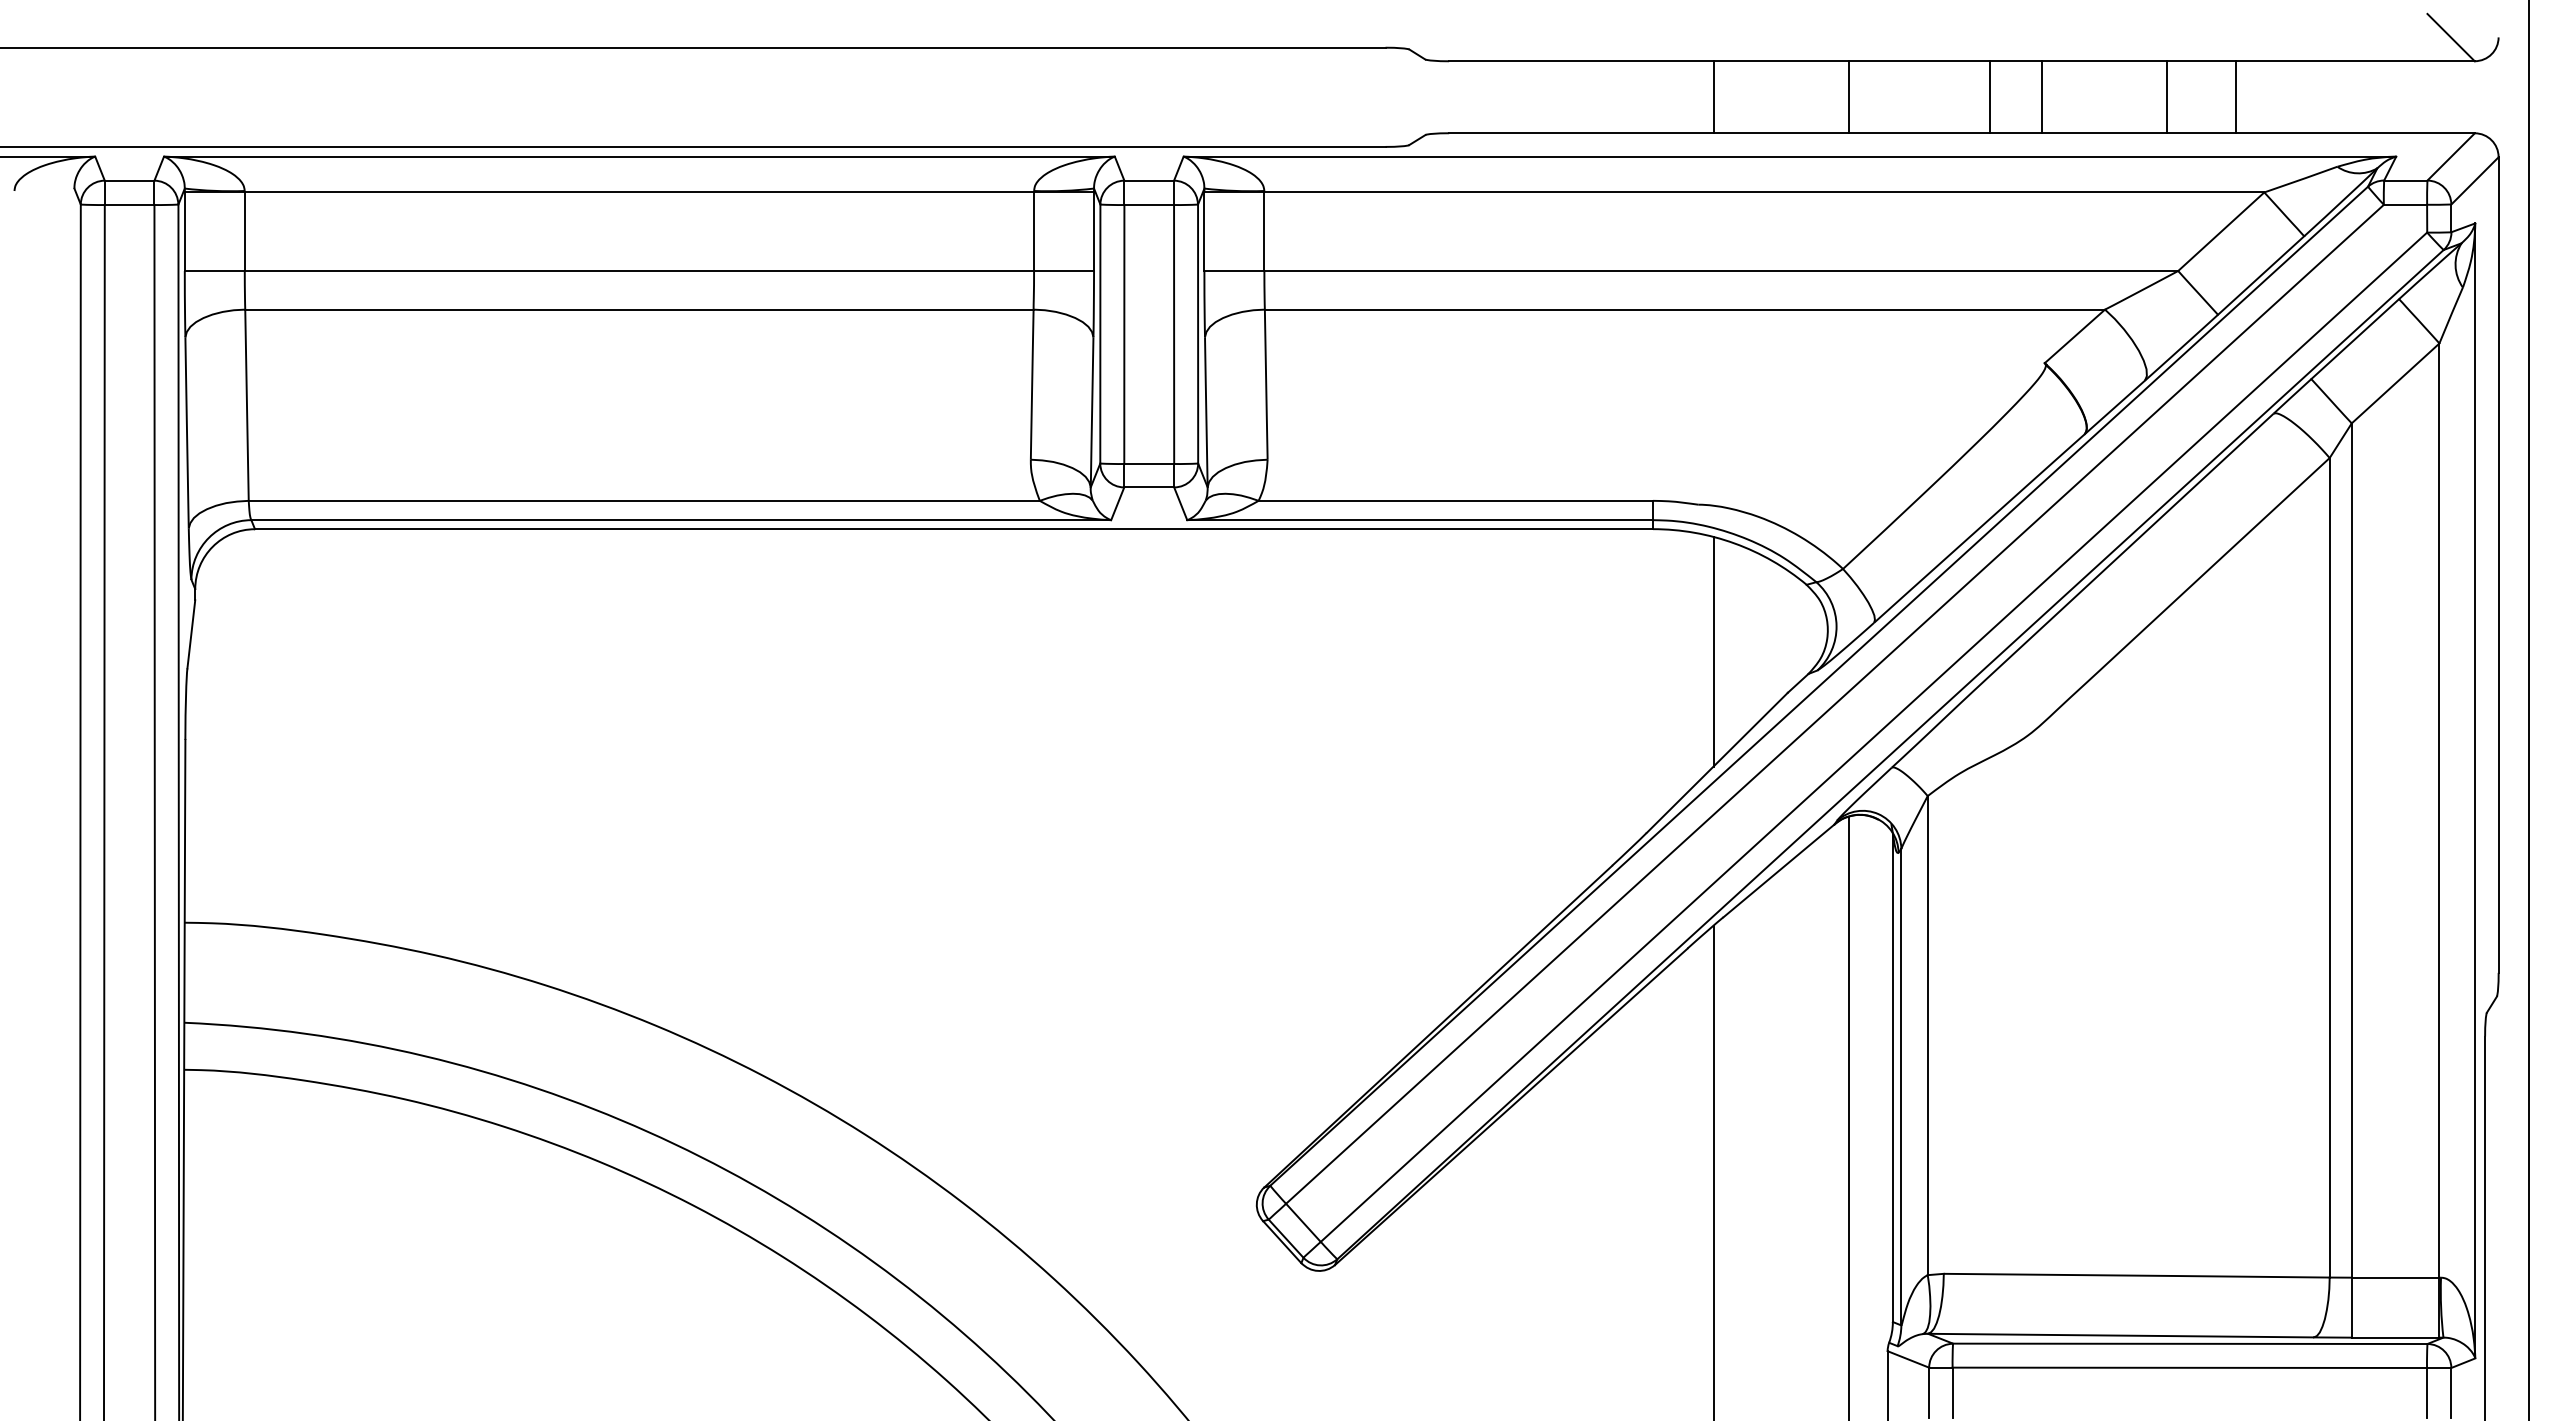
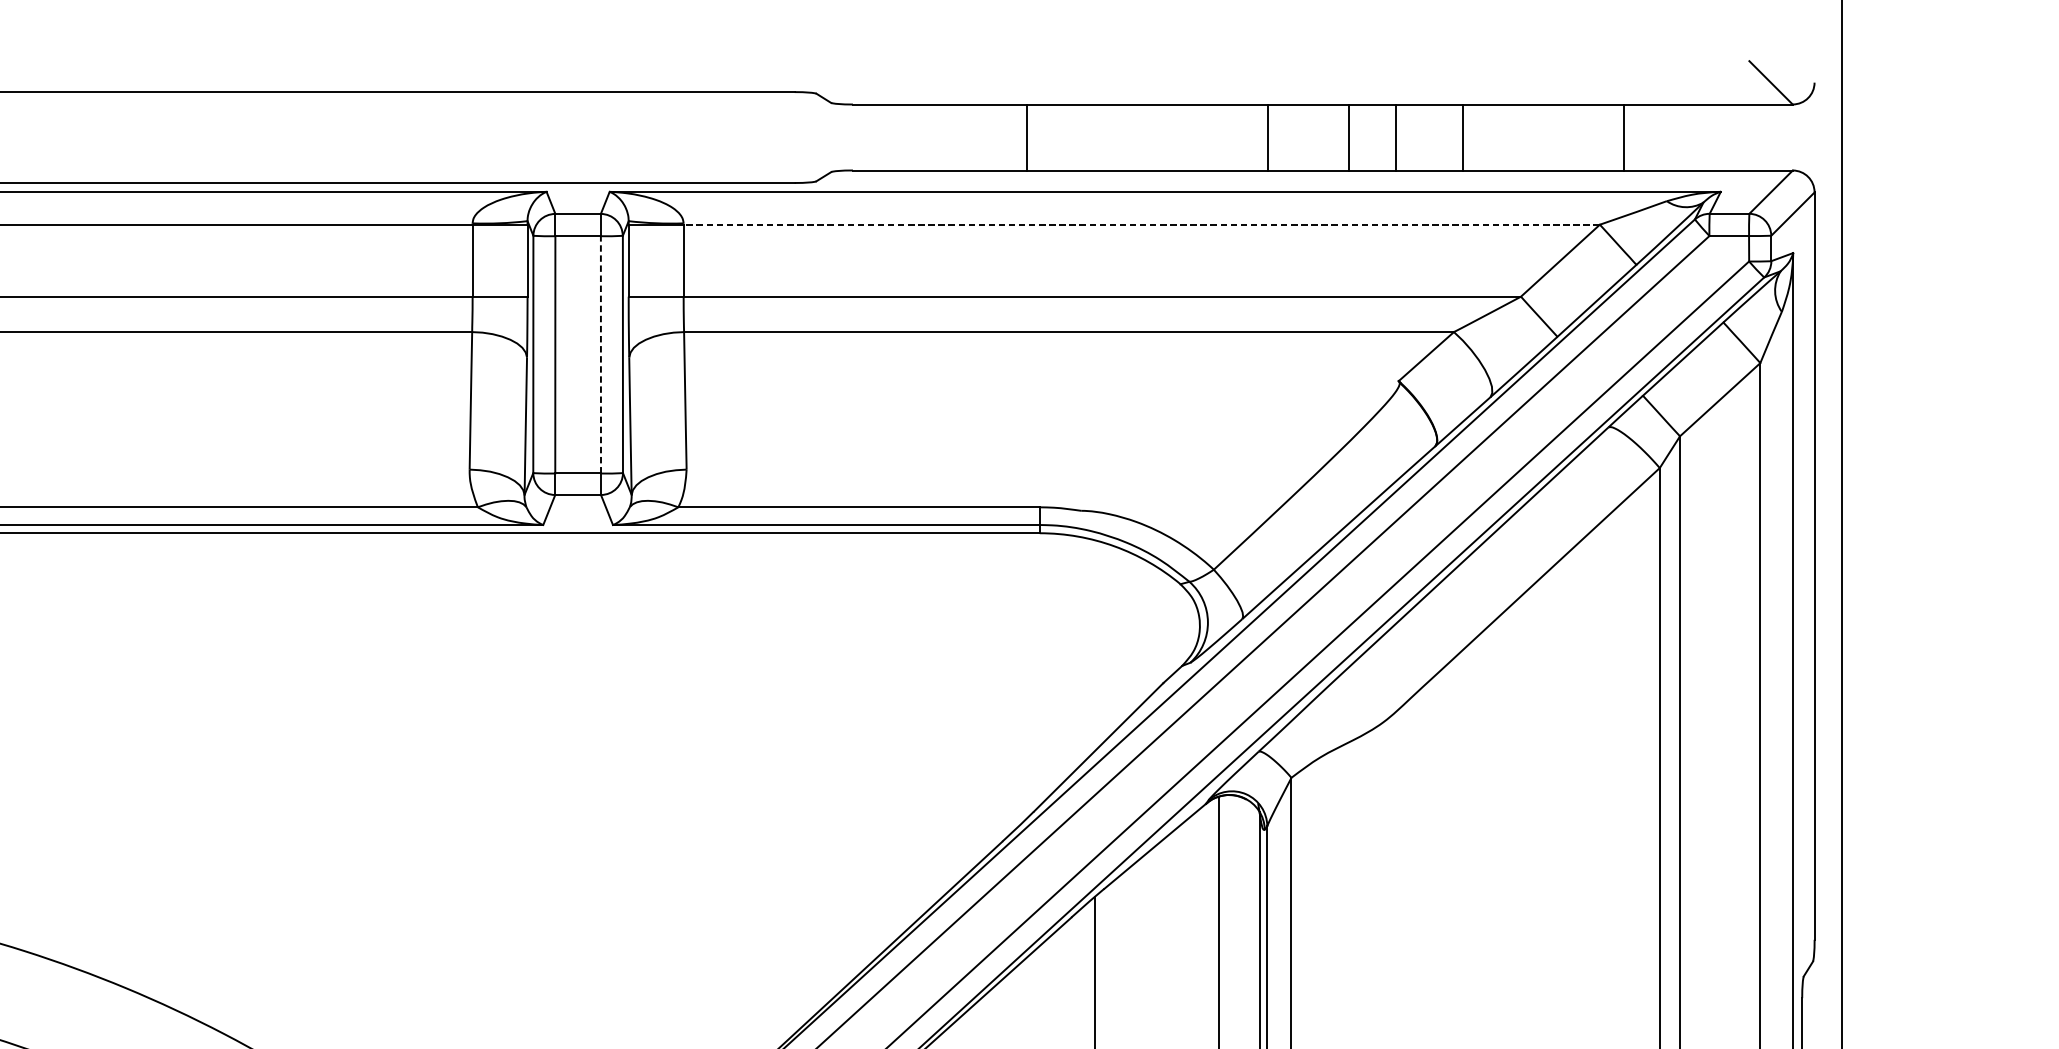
line: (1713, 97) -> (1027, 137), moved
line: (1848, 97) -> (1268, 137), moved
line: (2167, 97) -> (1462, 137), moved
line: (2236, 97) -> (1624, 137), moved
line: (1764, 192) -> (1141, 224), solid -> dashed
line: (1174, 333) -> (601, 353), solid -> dashed
line: (1713, 651) -> (1095, 645), removed

